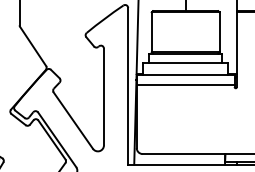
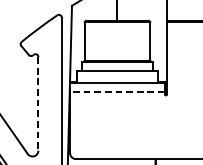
line: (185, 84) -> (117, 91), solid -> dashed
line: (103, 97) -> (37, 104), solid -> dashed

